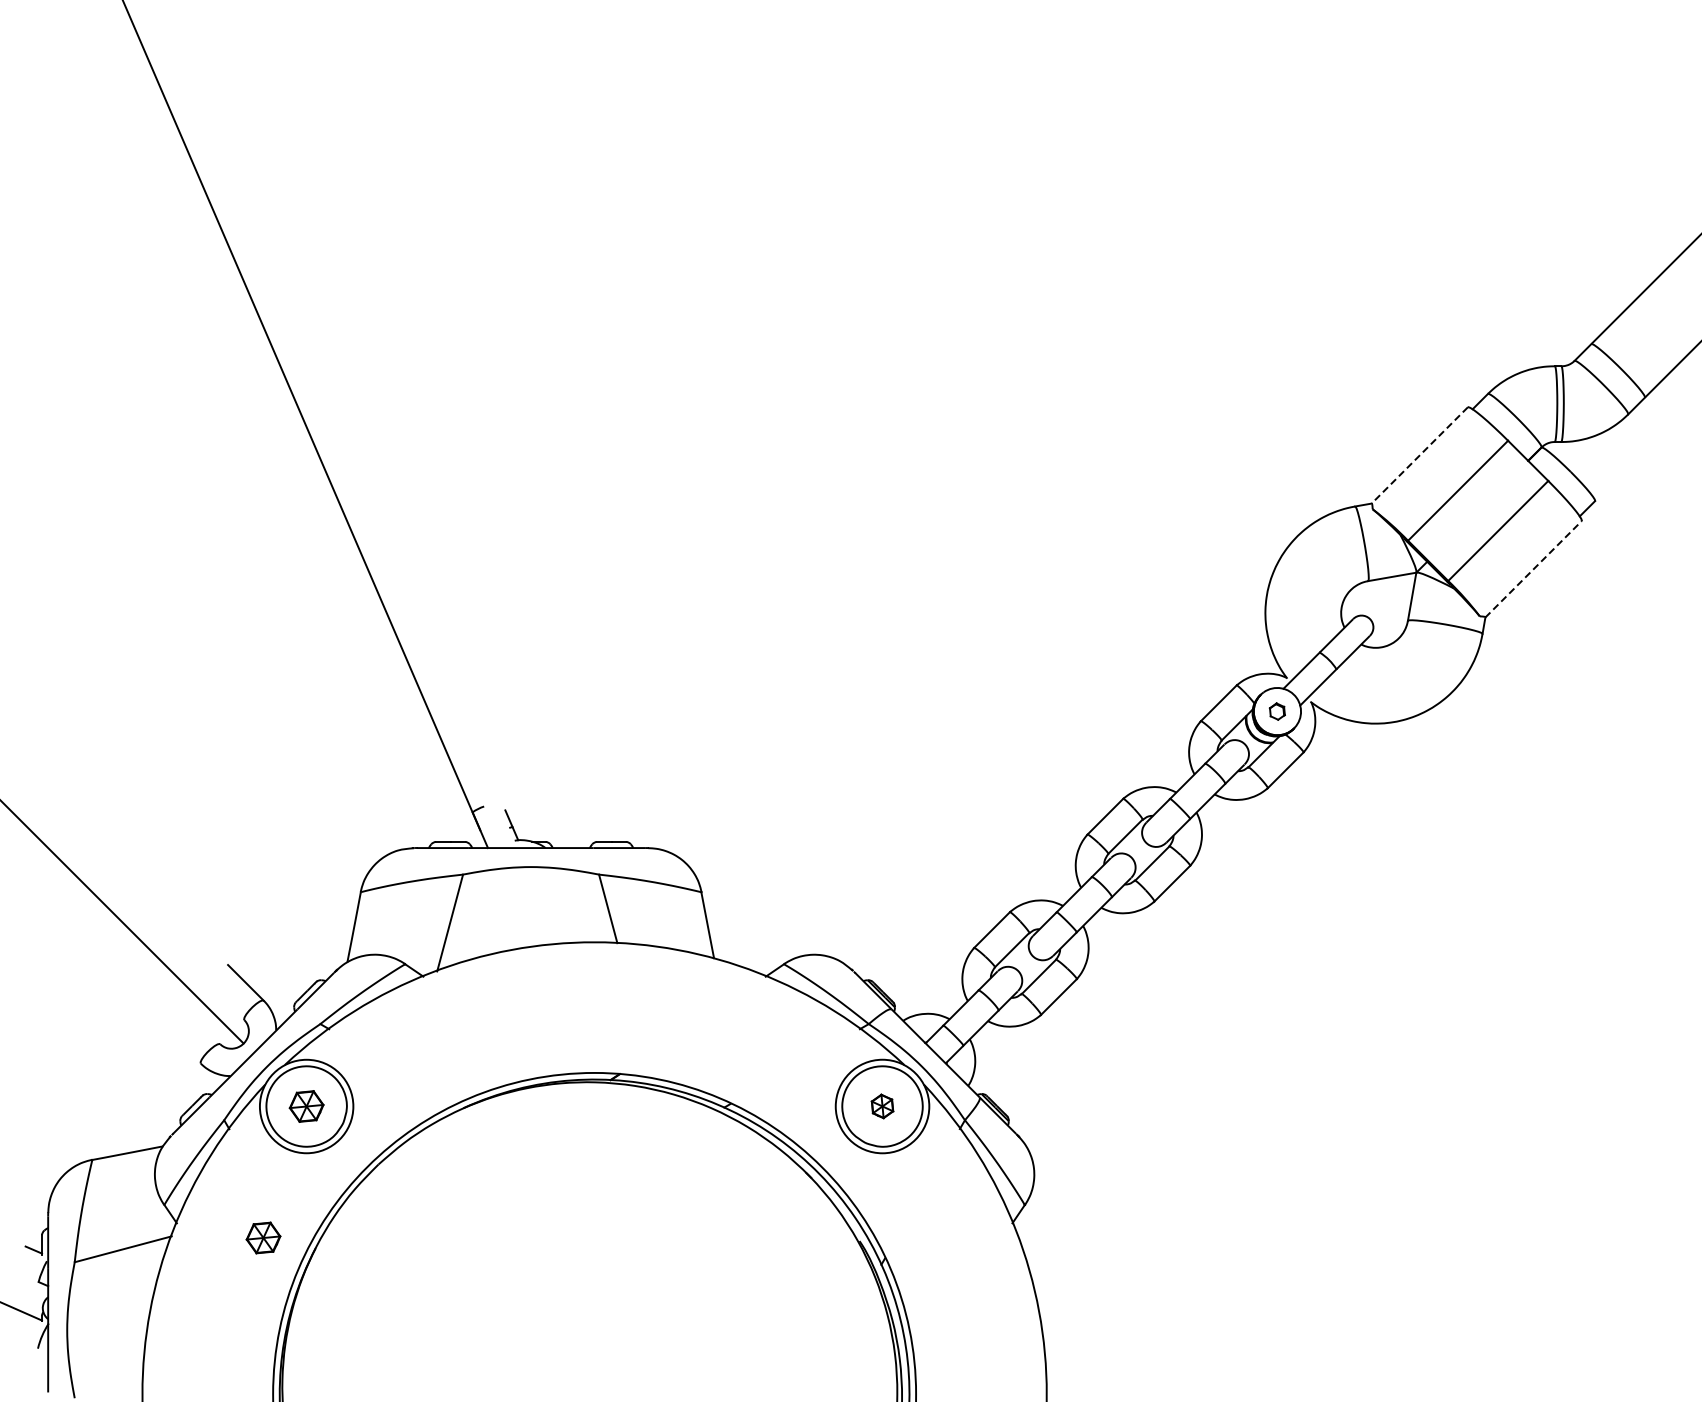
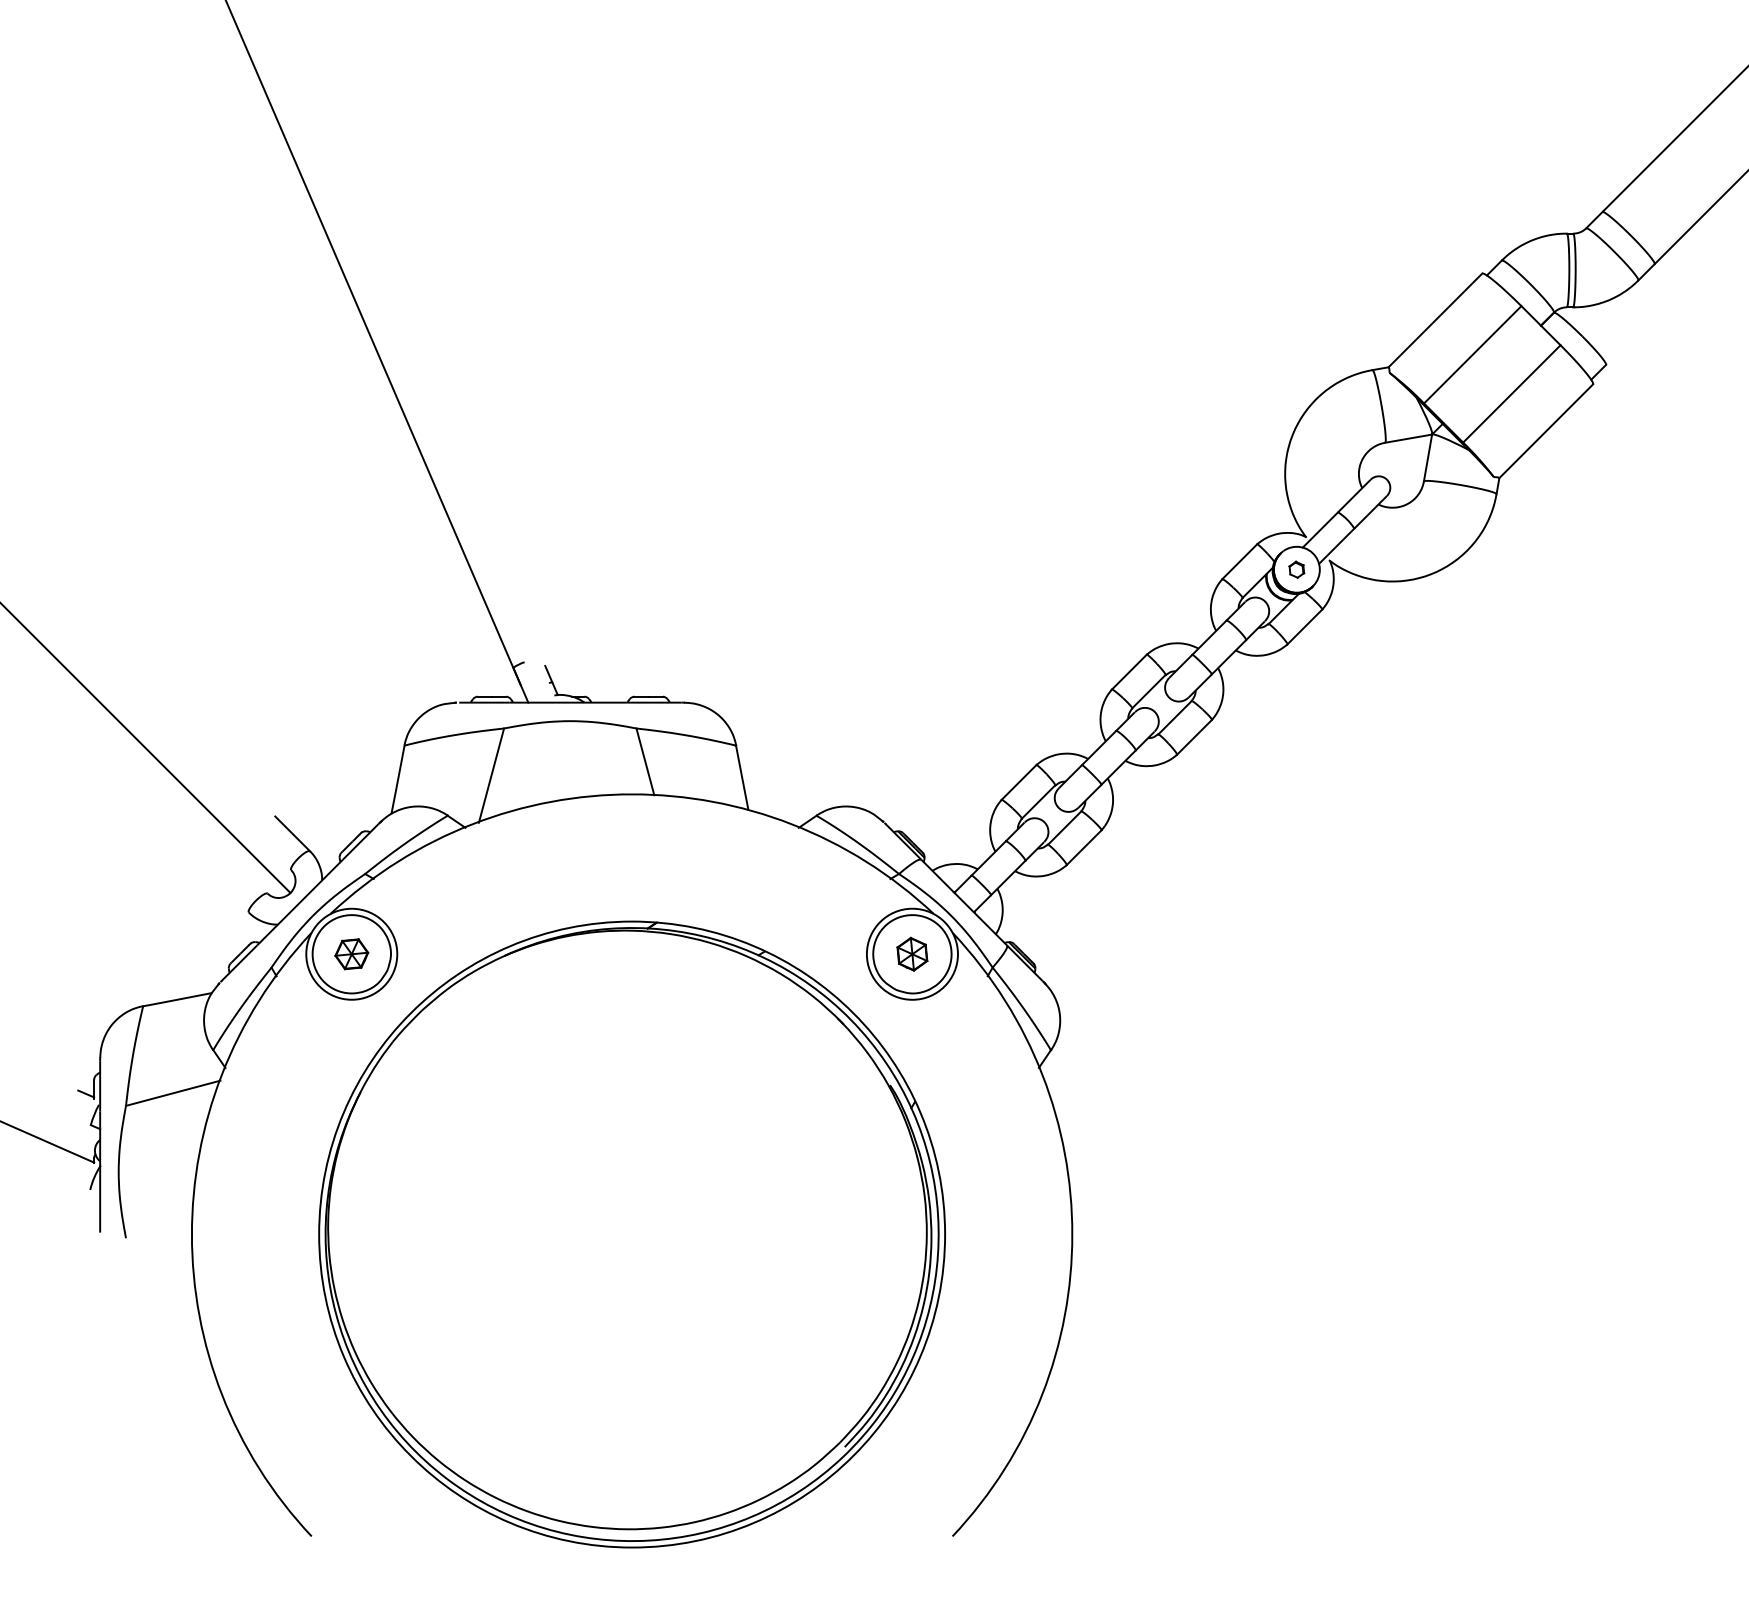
line: (1419, 455) -> (1435, 320), dashed -> solid
line: (1533, 568) -> (1546, 430), dashed -> solid
part: (882, 1105) -> (912, 953), size x1.43
part: (263, 1238) -> (309, 1082), removed

